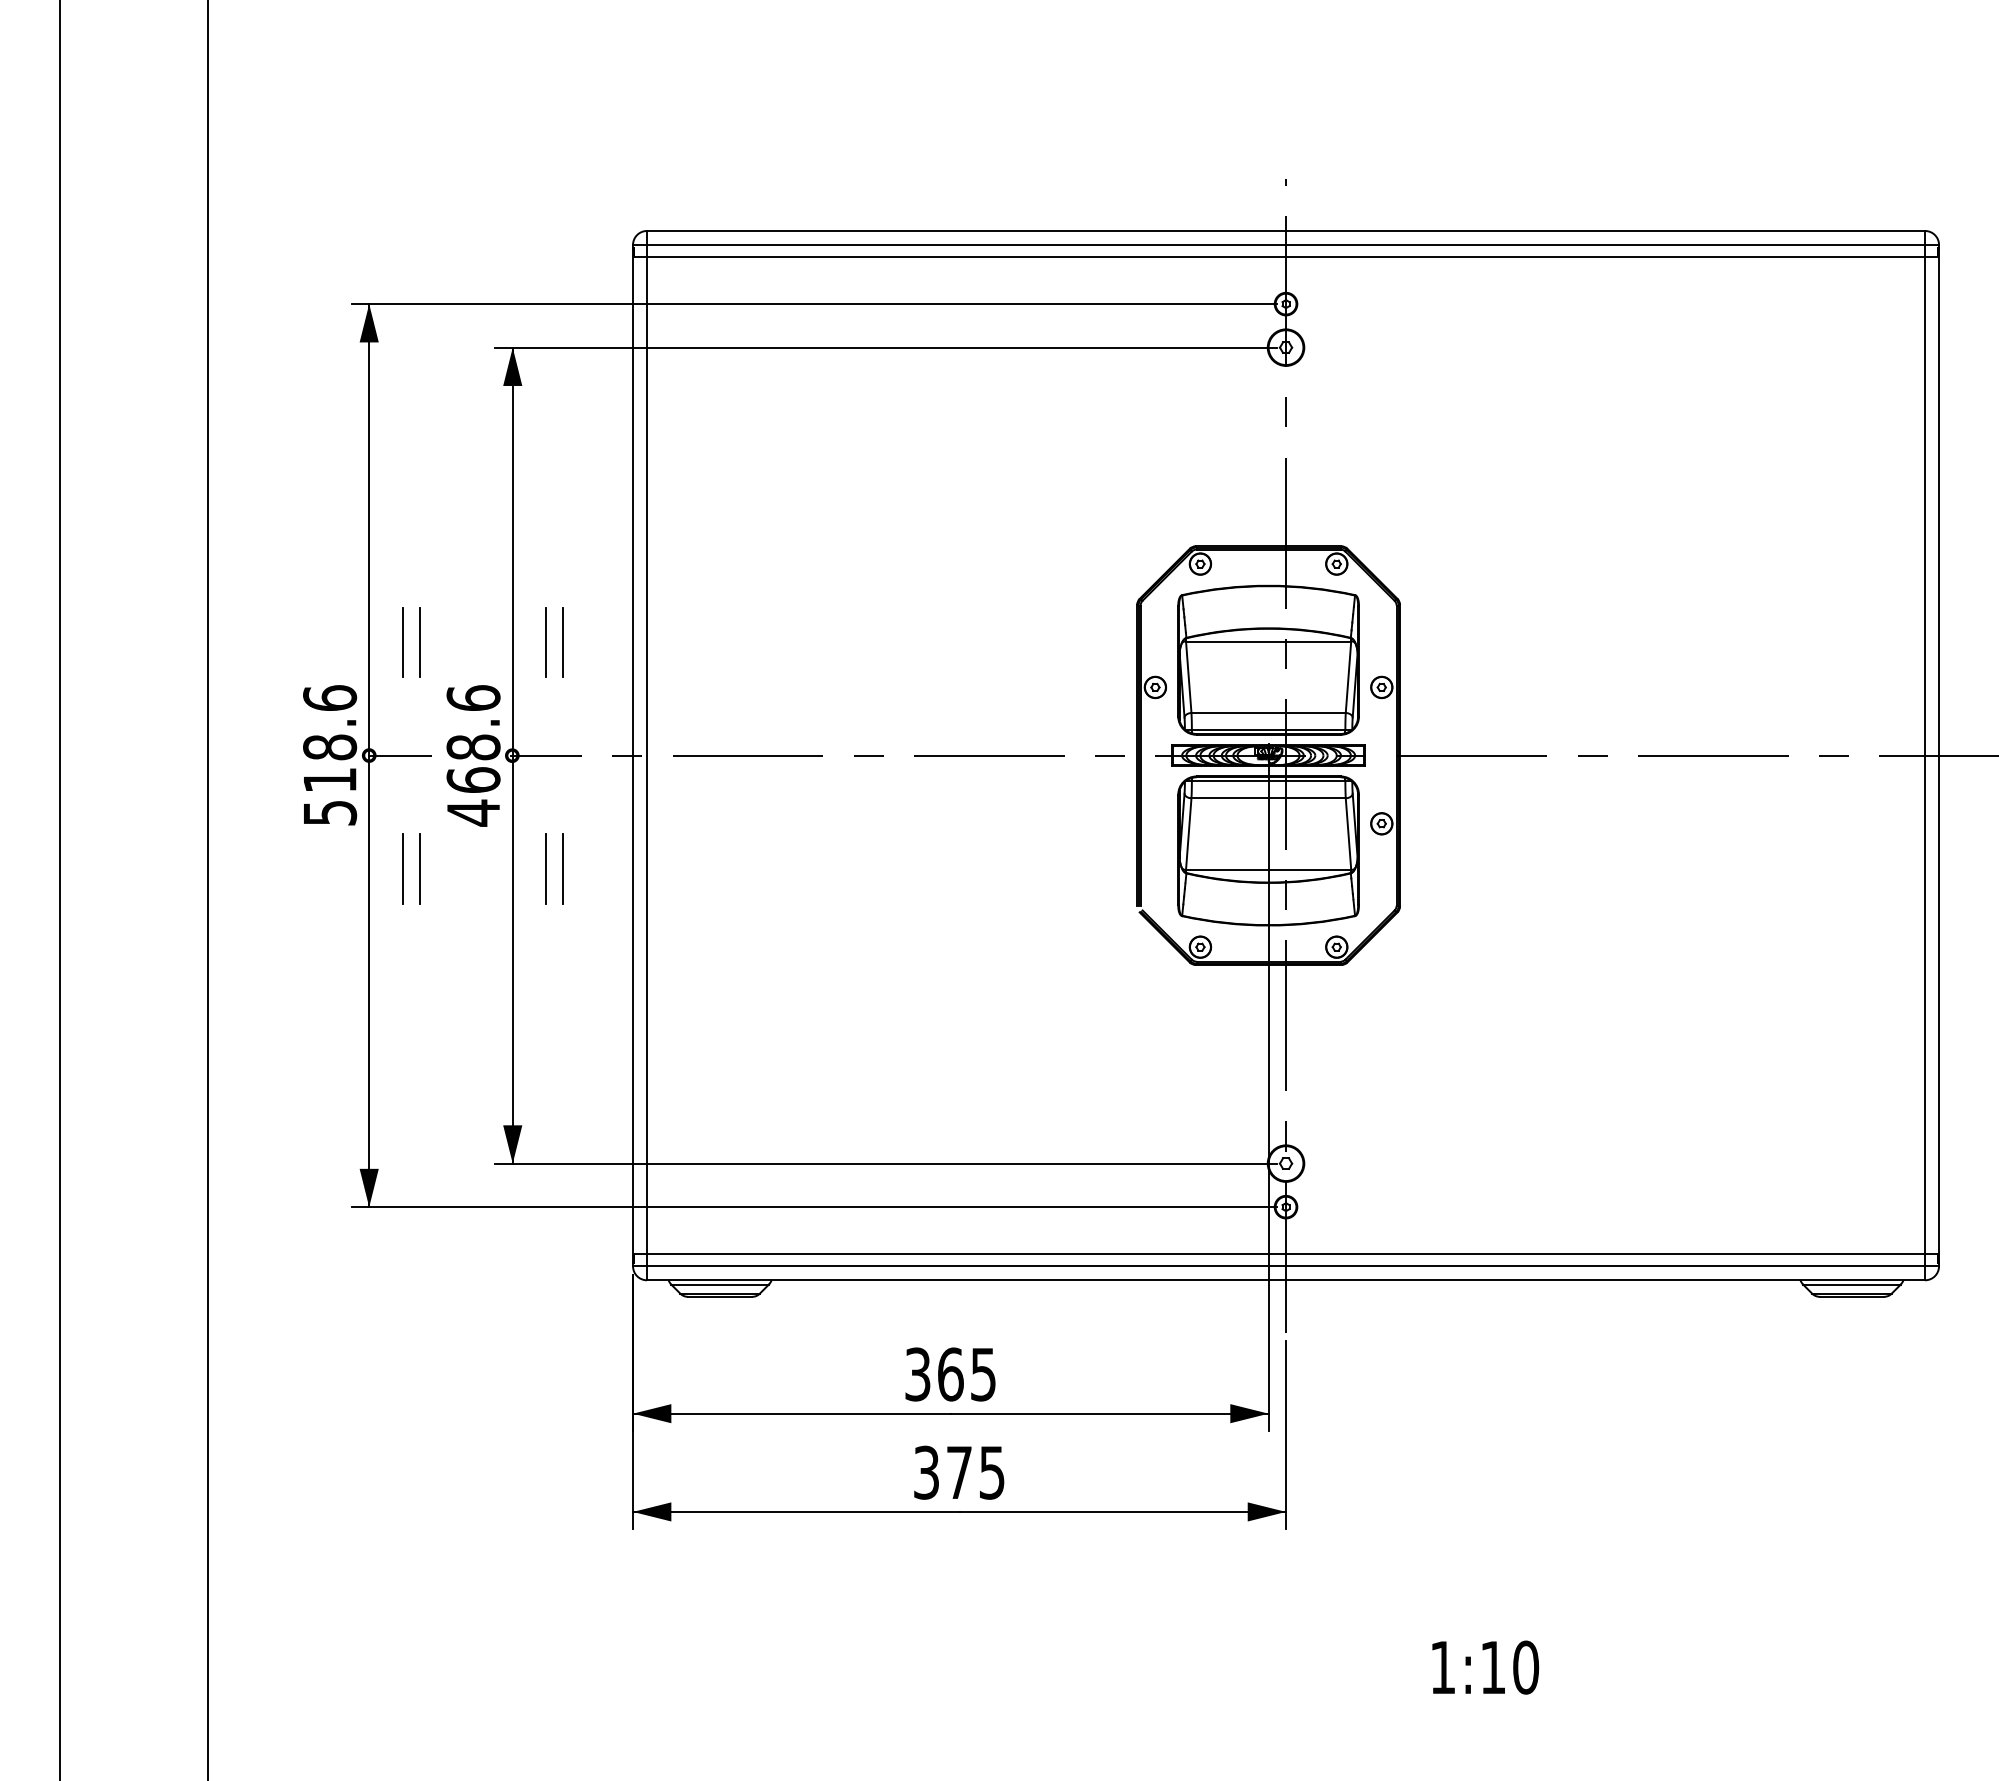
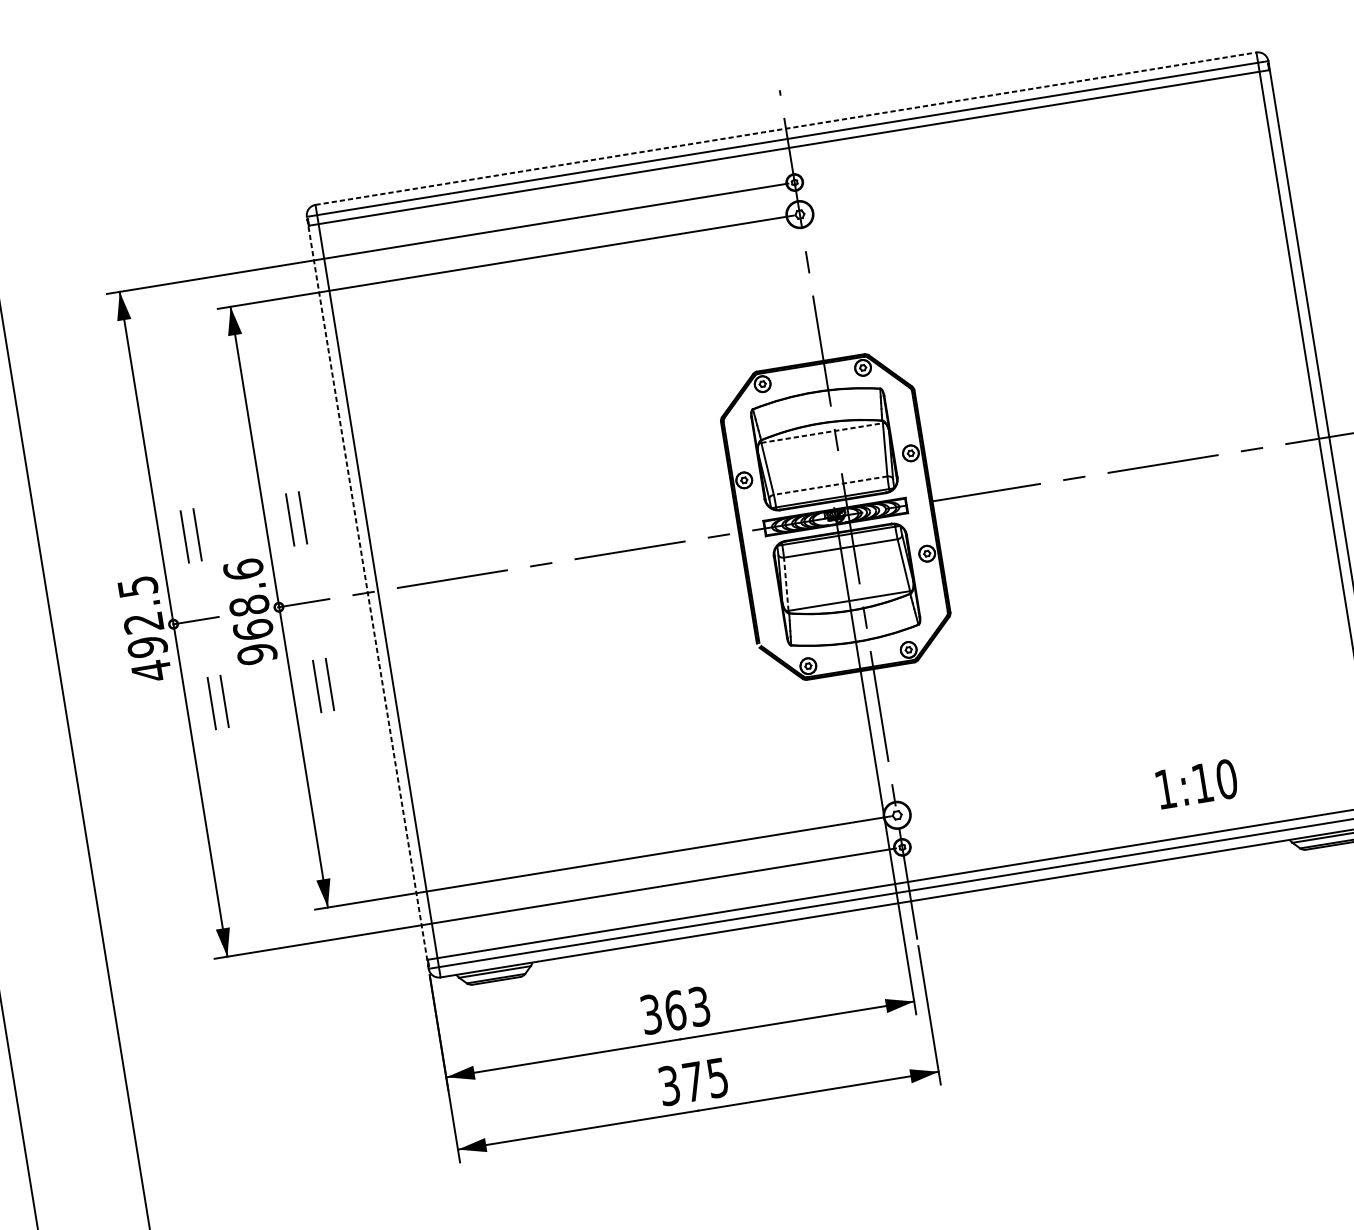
line: (1286, 230) -> (786, 128), solid -> dashed
line: (1268, 641) -> (822, 433), solid -> dashed
line: (1268, 712) -> (830, 485), solid -> dashed
text: (330, 755) -> (145, 628), 518.6 -> 492.5
line: (633, 755) -> (368, 592), solid -> dashed
text: (473, 812) -> (257, 653), 468.6 -> 968.6
line: (1188, 834) -> (786, 584), solid -> dashed
text: (983, 1373) -> (699, 1005), 365 -> 363
text: (1485, 1667) -> (1196, 784), moved

